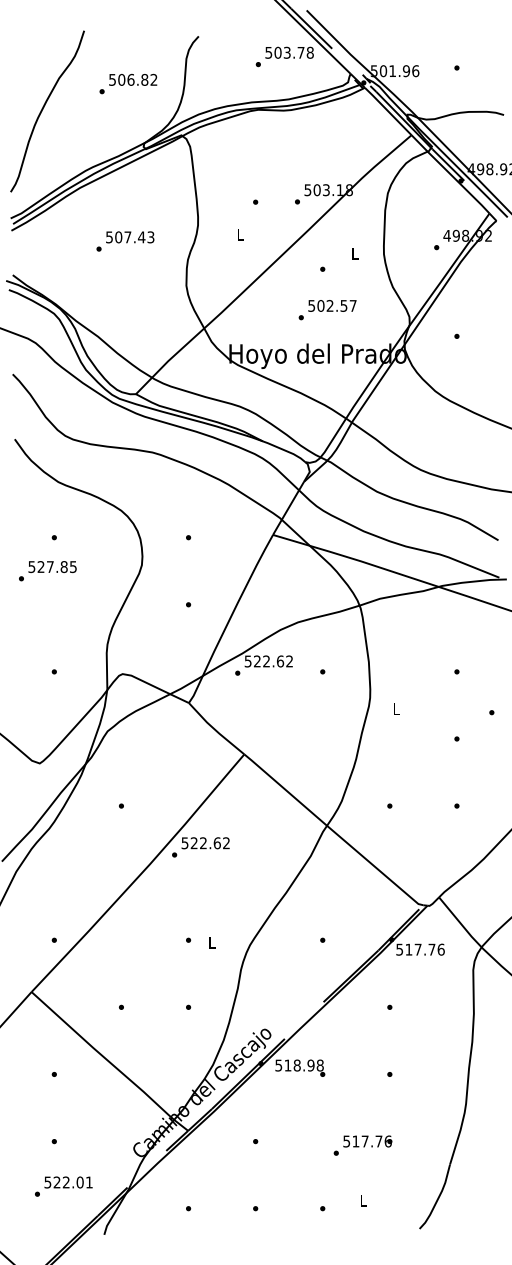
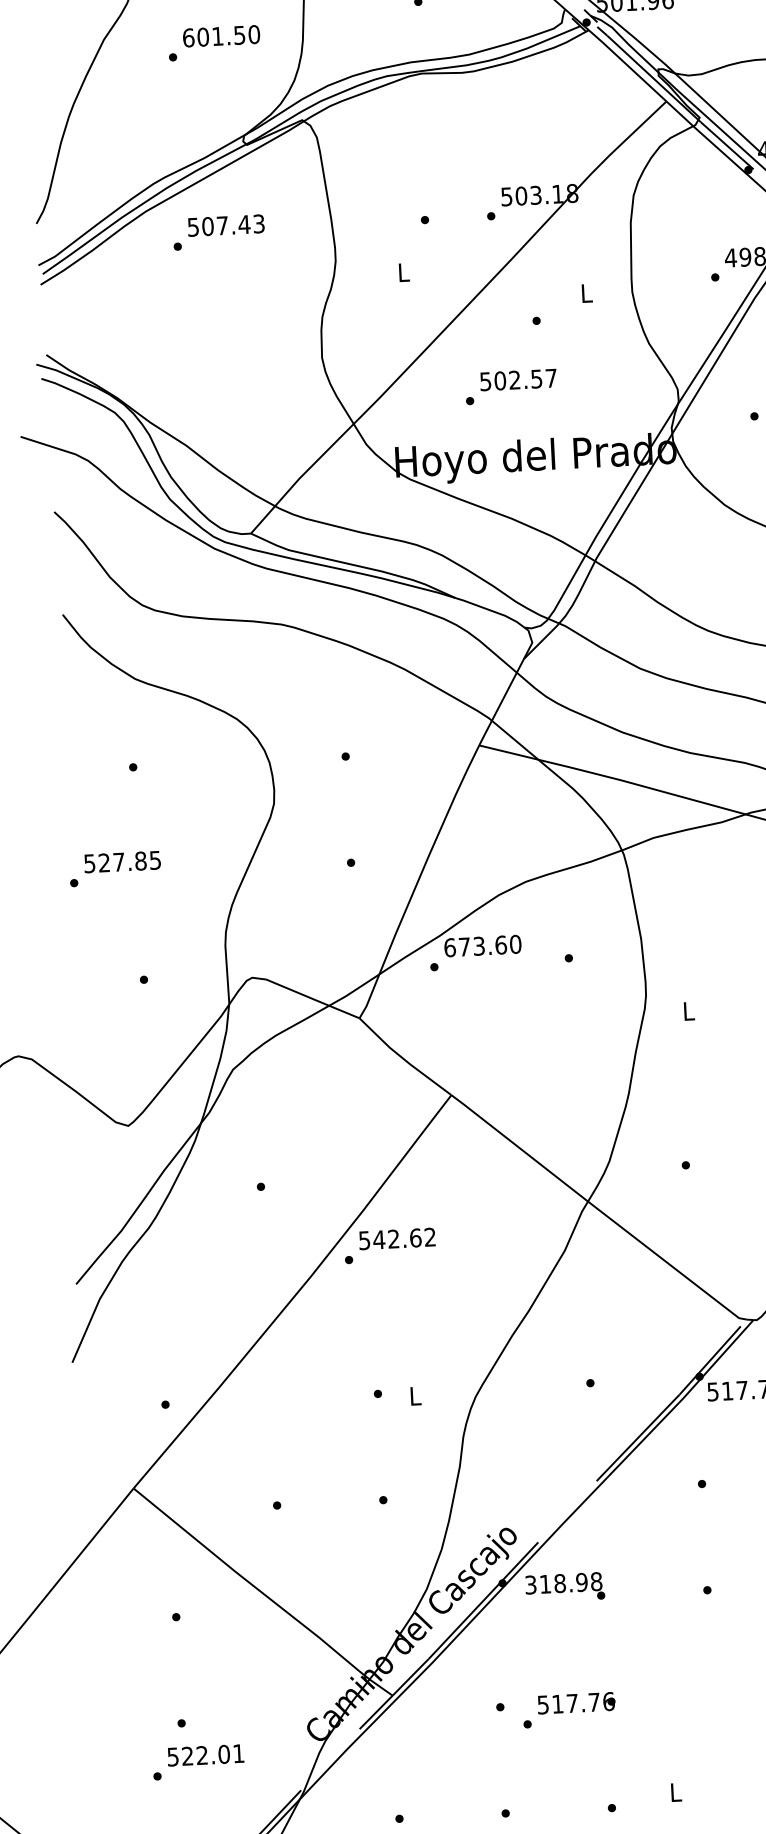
text: (133, 79) -> (221, 35), 506.82 -> 601.50
text: (125, 241) -> (219, 232), moved
text: (327, 310) -> (511, 387), moved
text: (47, 571) -> (114, 869), moved
text: (268, 661) -> (482, 946), 522.62 -> 673.60
text: (194, 843) -> (379, 1240), 522.62 -> 542.62
text: (278, 1064) -> (530, 1583), 518.98 -> 318.98
text: (362, 1145) -> (568, 1709), moved
text: (63, 1186) -> (198, 1762), moved

